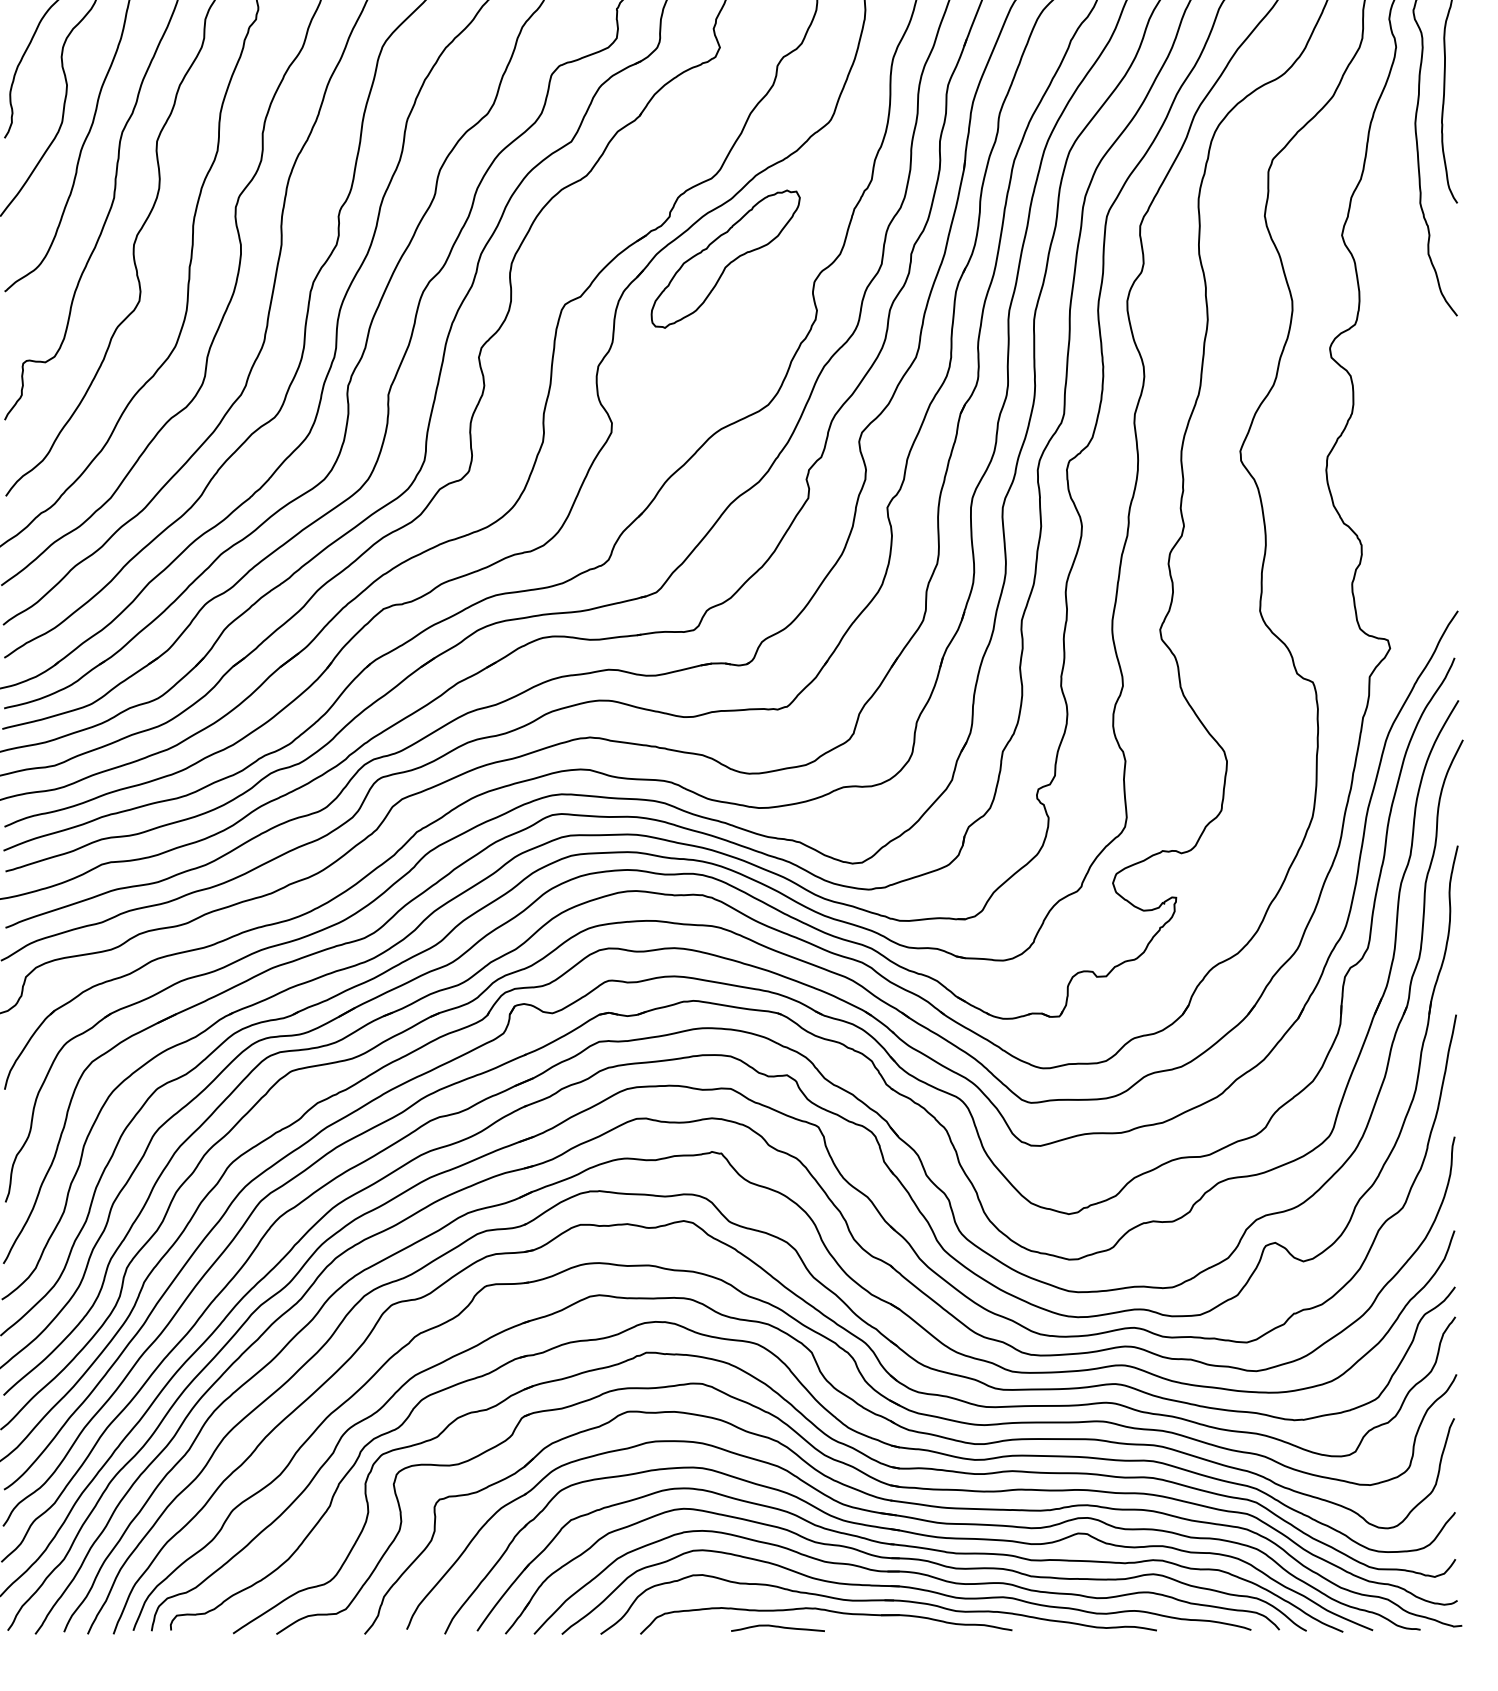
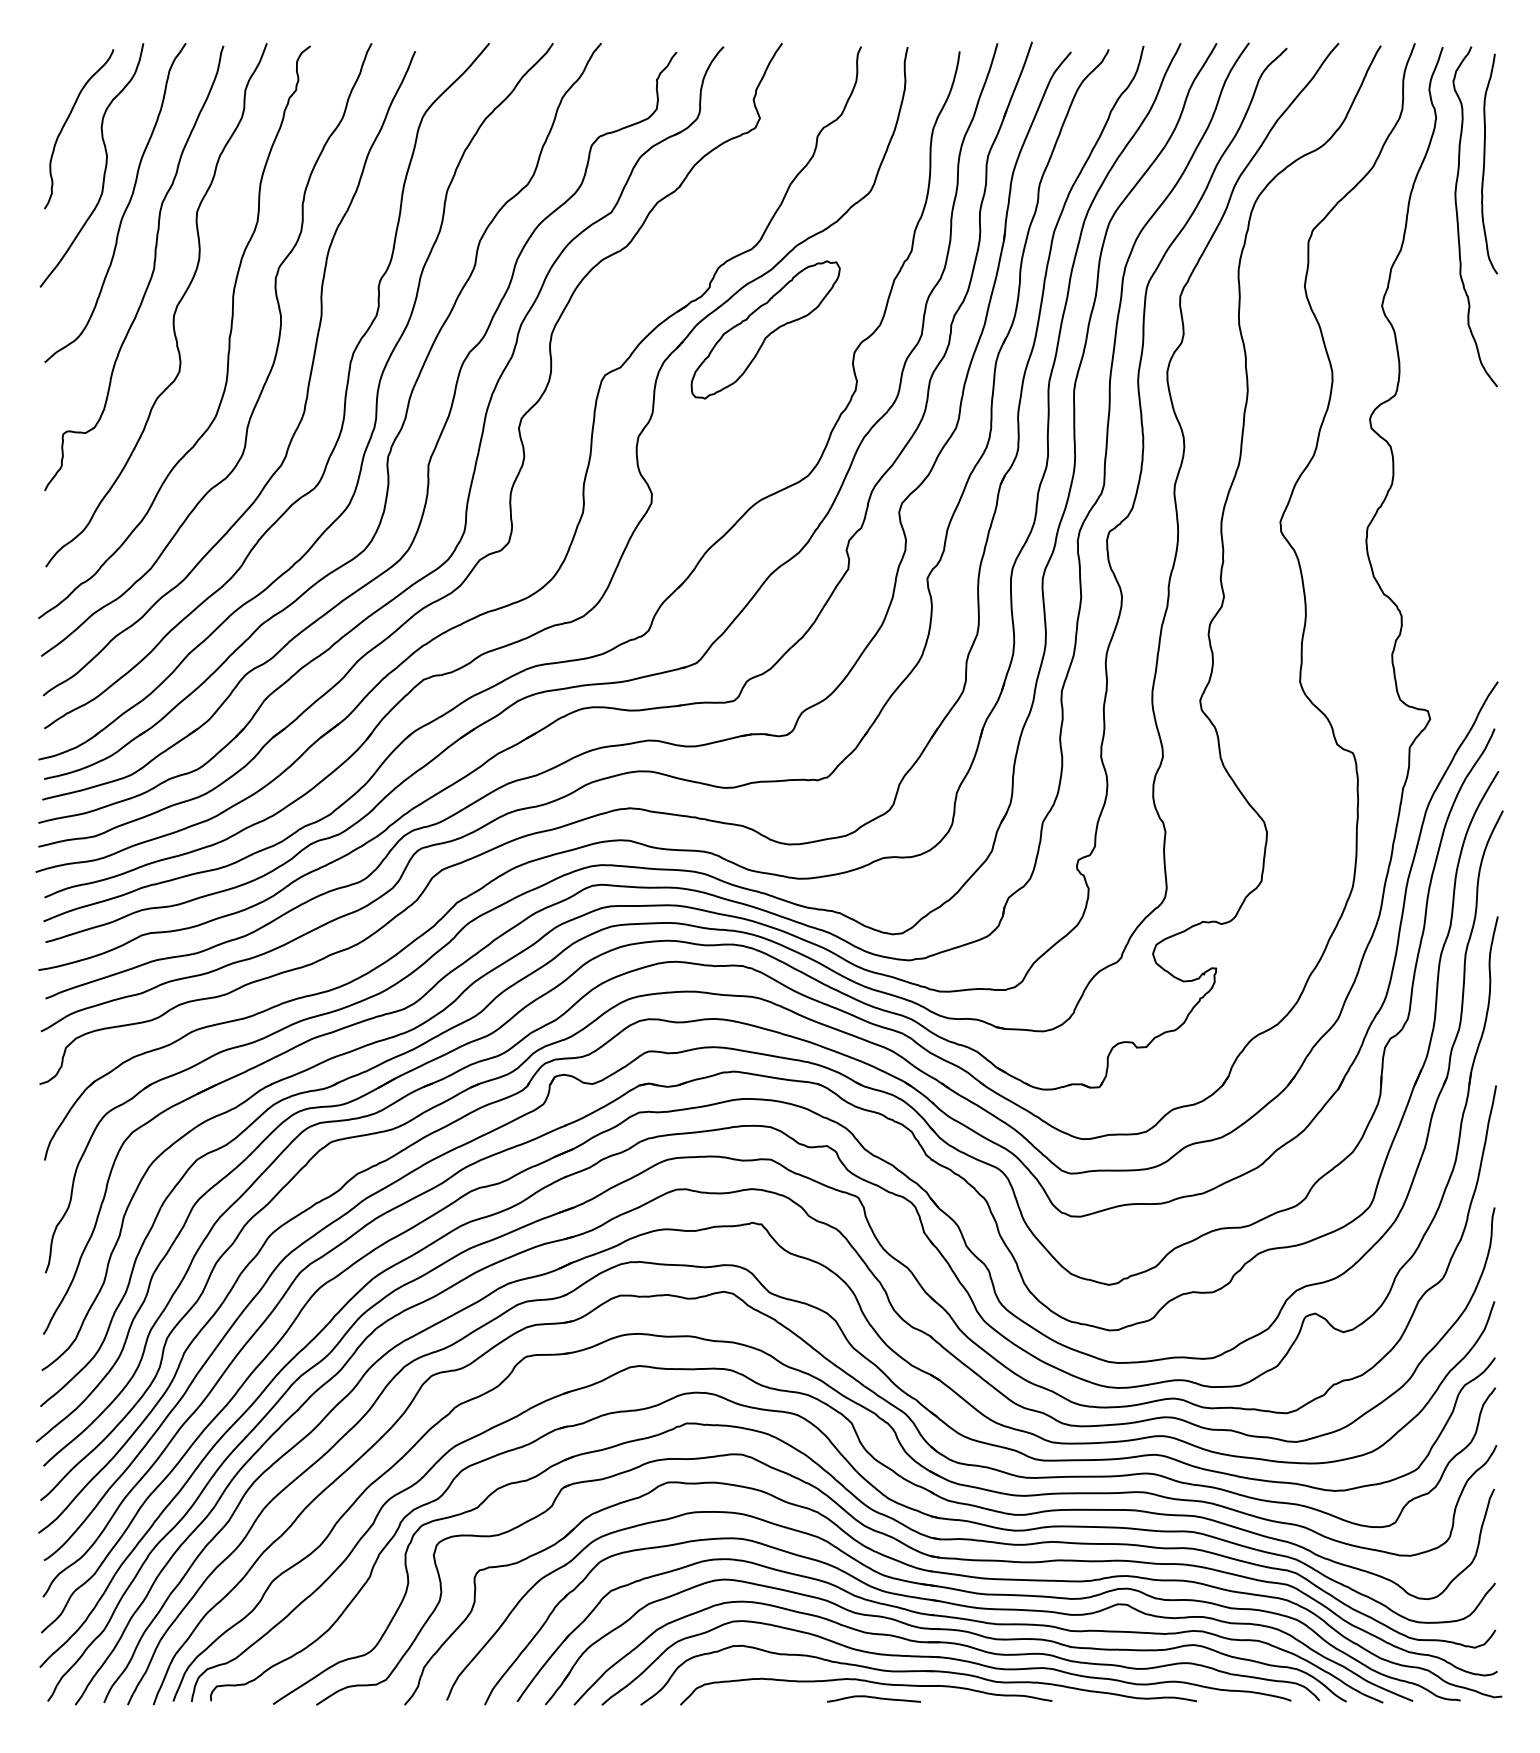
curve: (777, 1627) -> (873, 1698), moved

